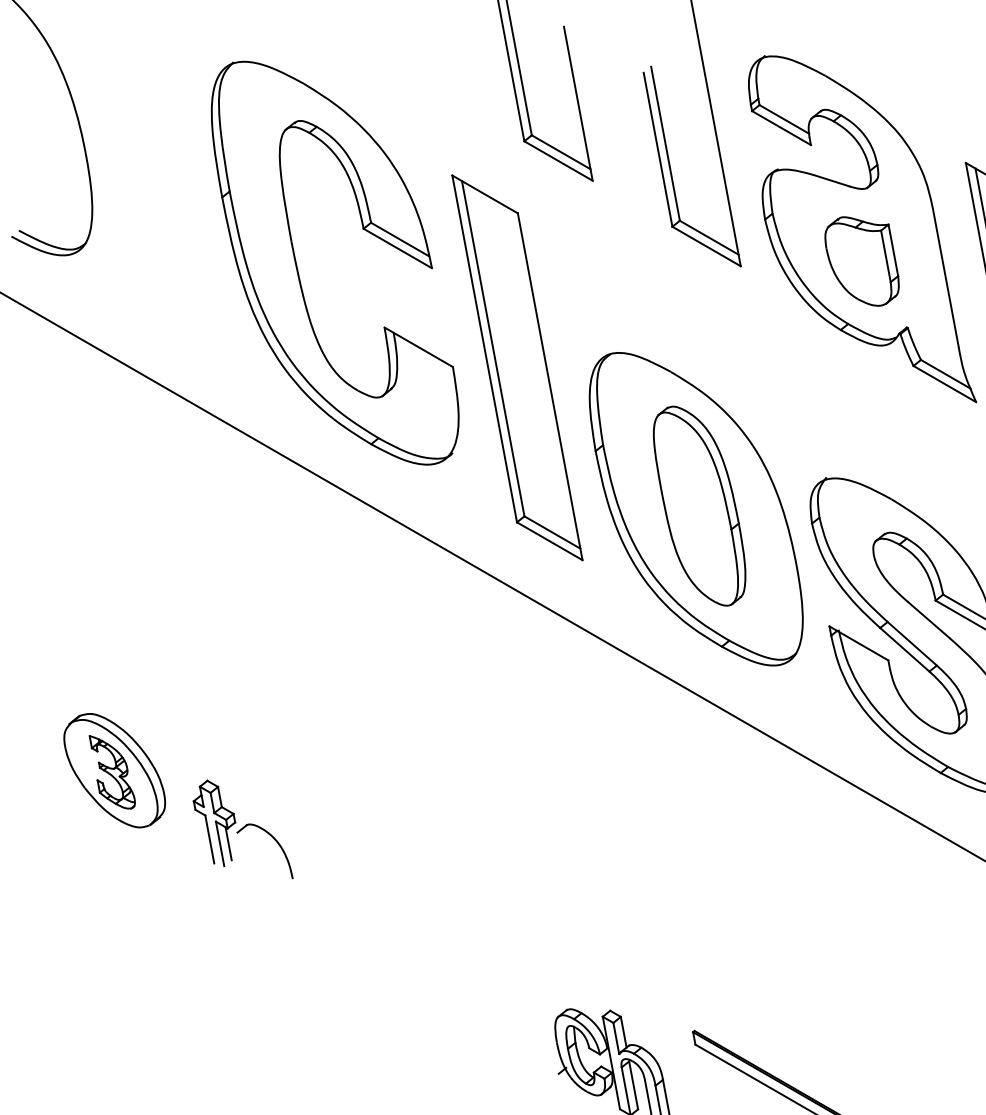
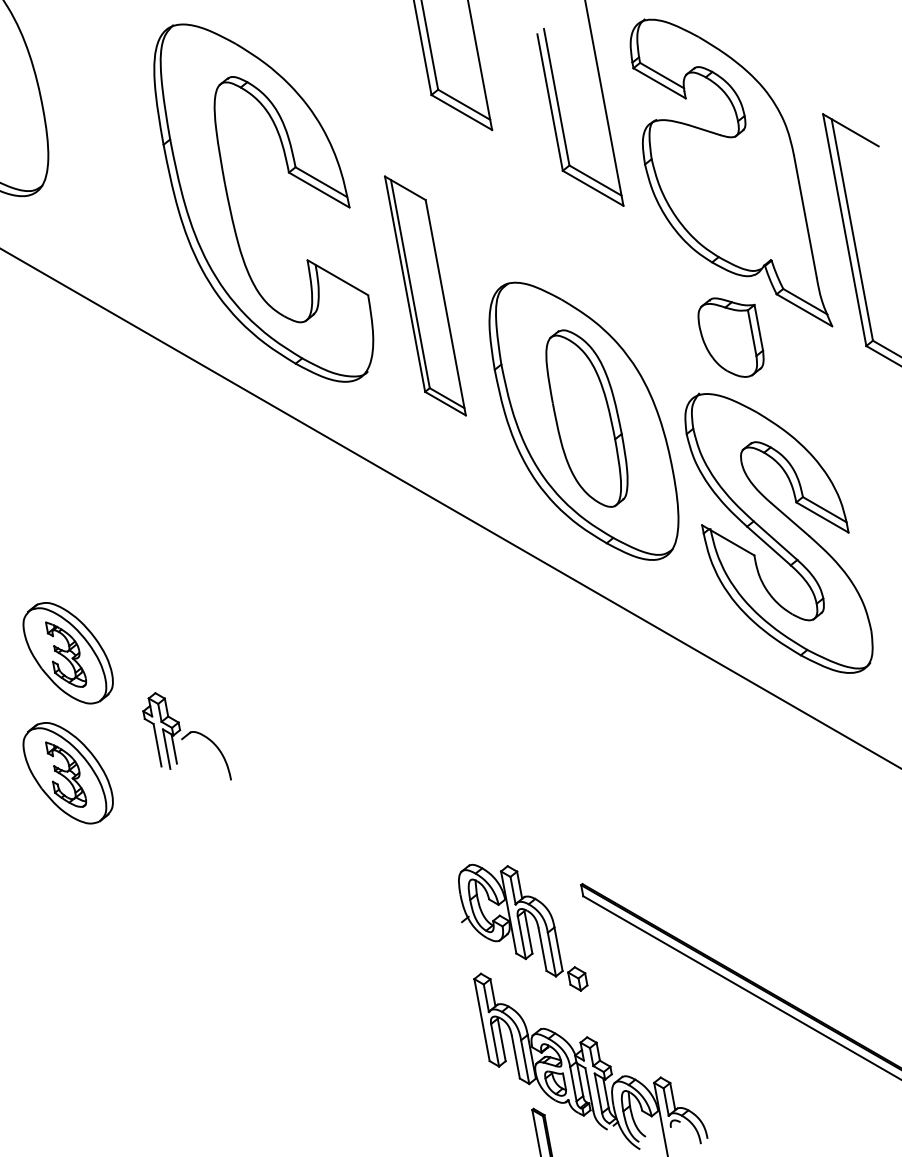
part: (861, 261) -> (730, 337), moved
part: (517, 367) -> (425, 295), size x0.7
part: (242, 829) -> (186, 736), moved
part: (113, 906) -> (67, 773), added

